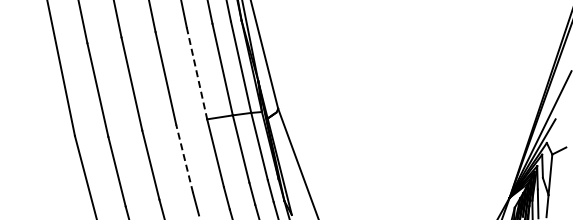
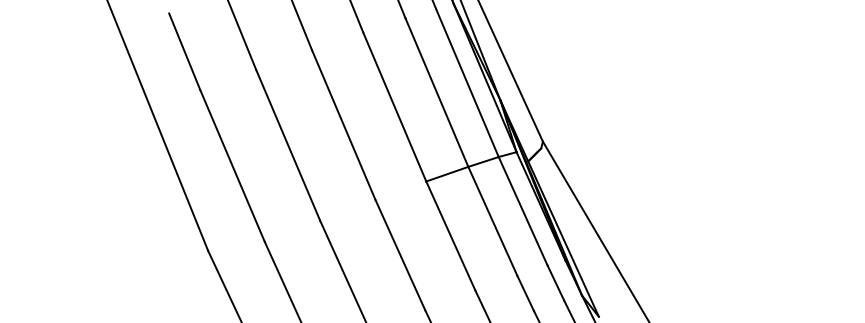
line: (197, 73) -> (395, 107), dashed -> solid
line: (184, 158) -> (400, 254), dashed -> solid

